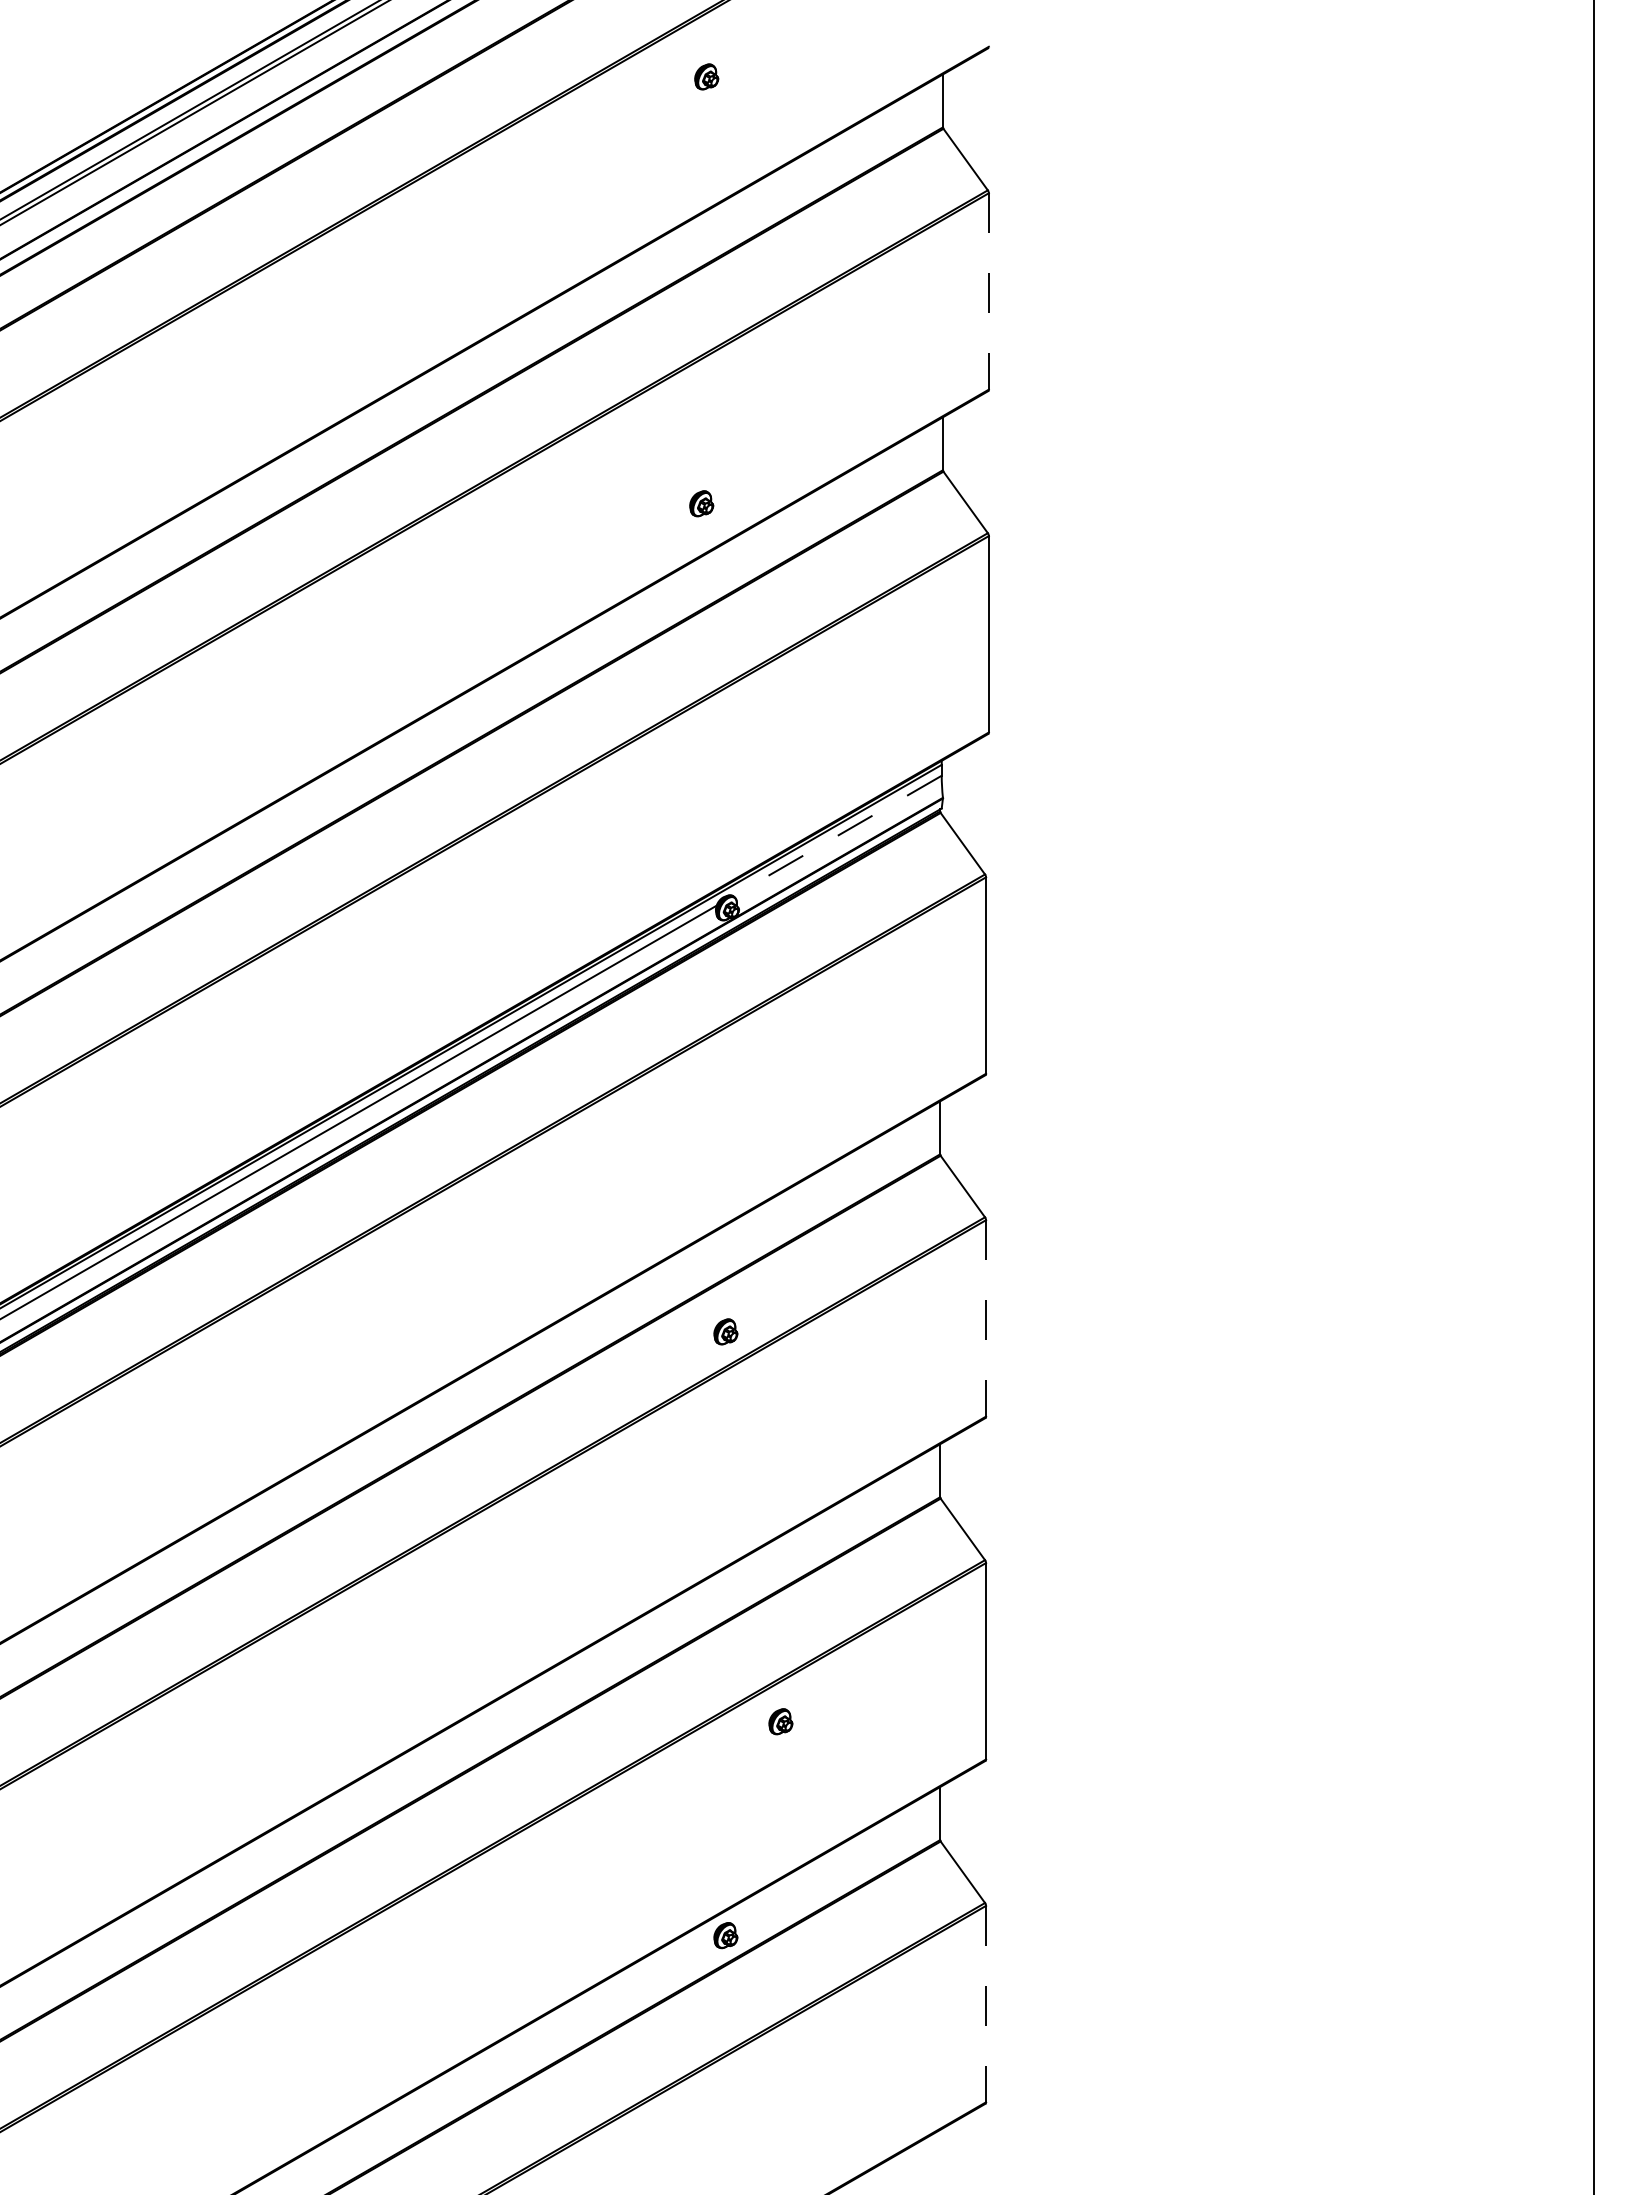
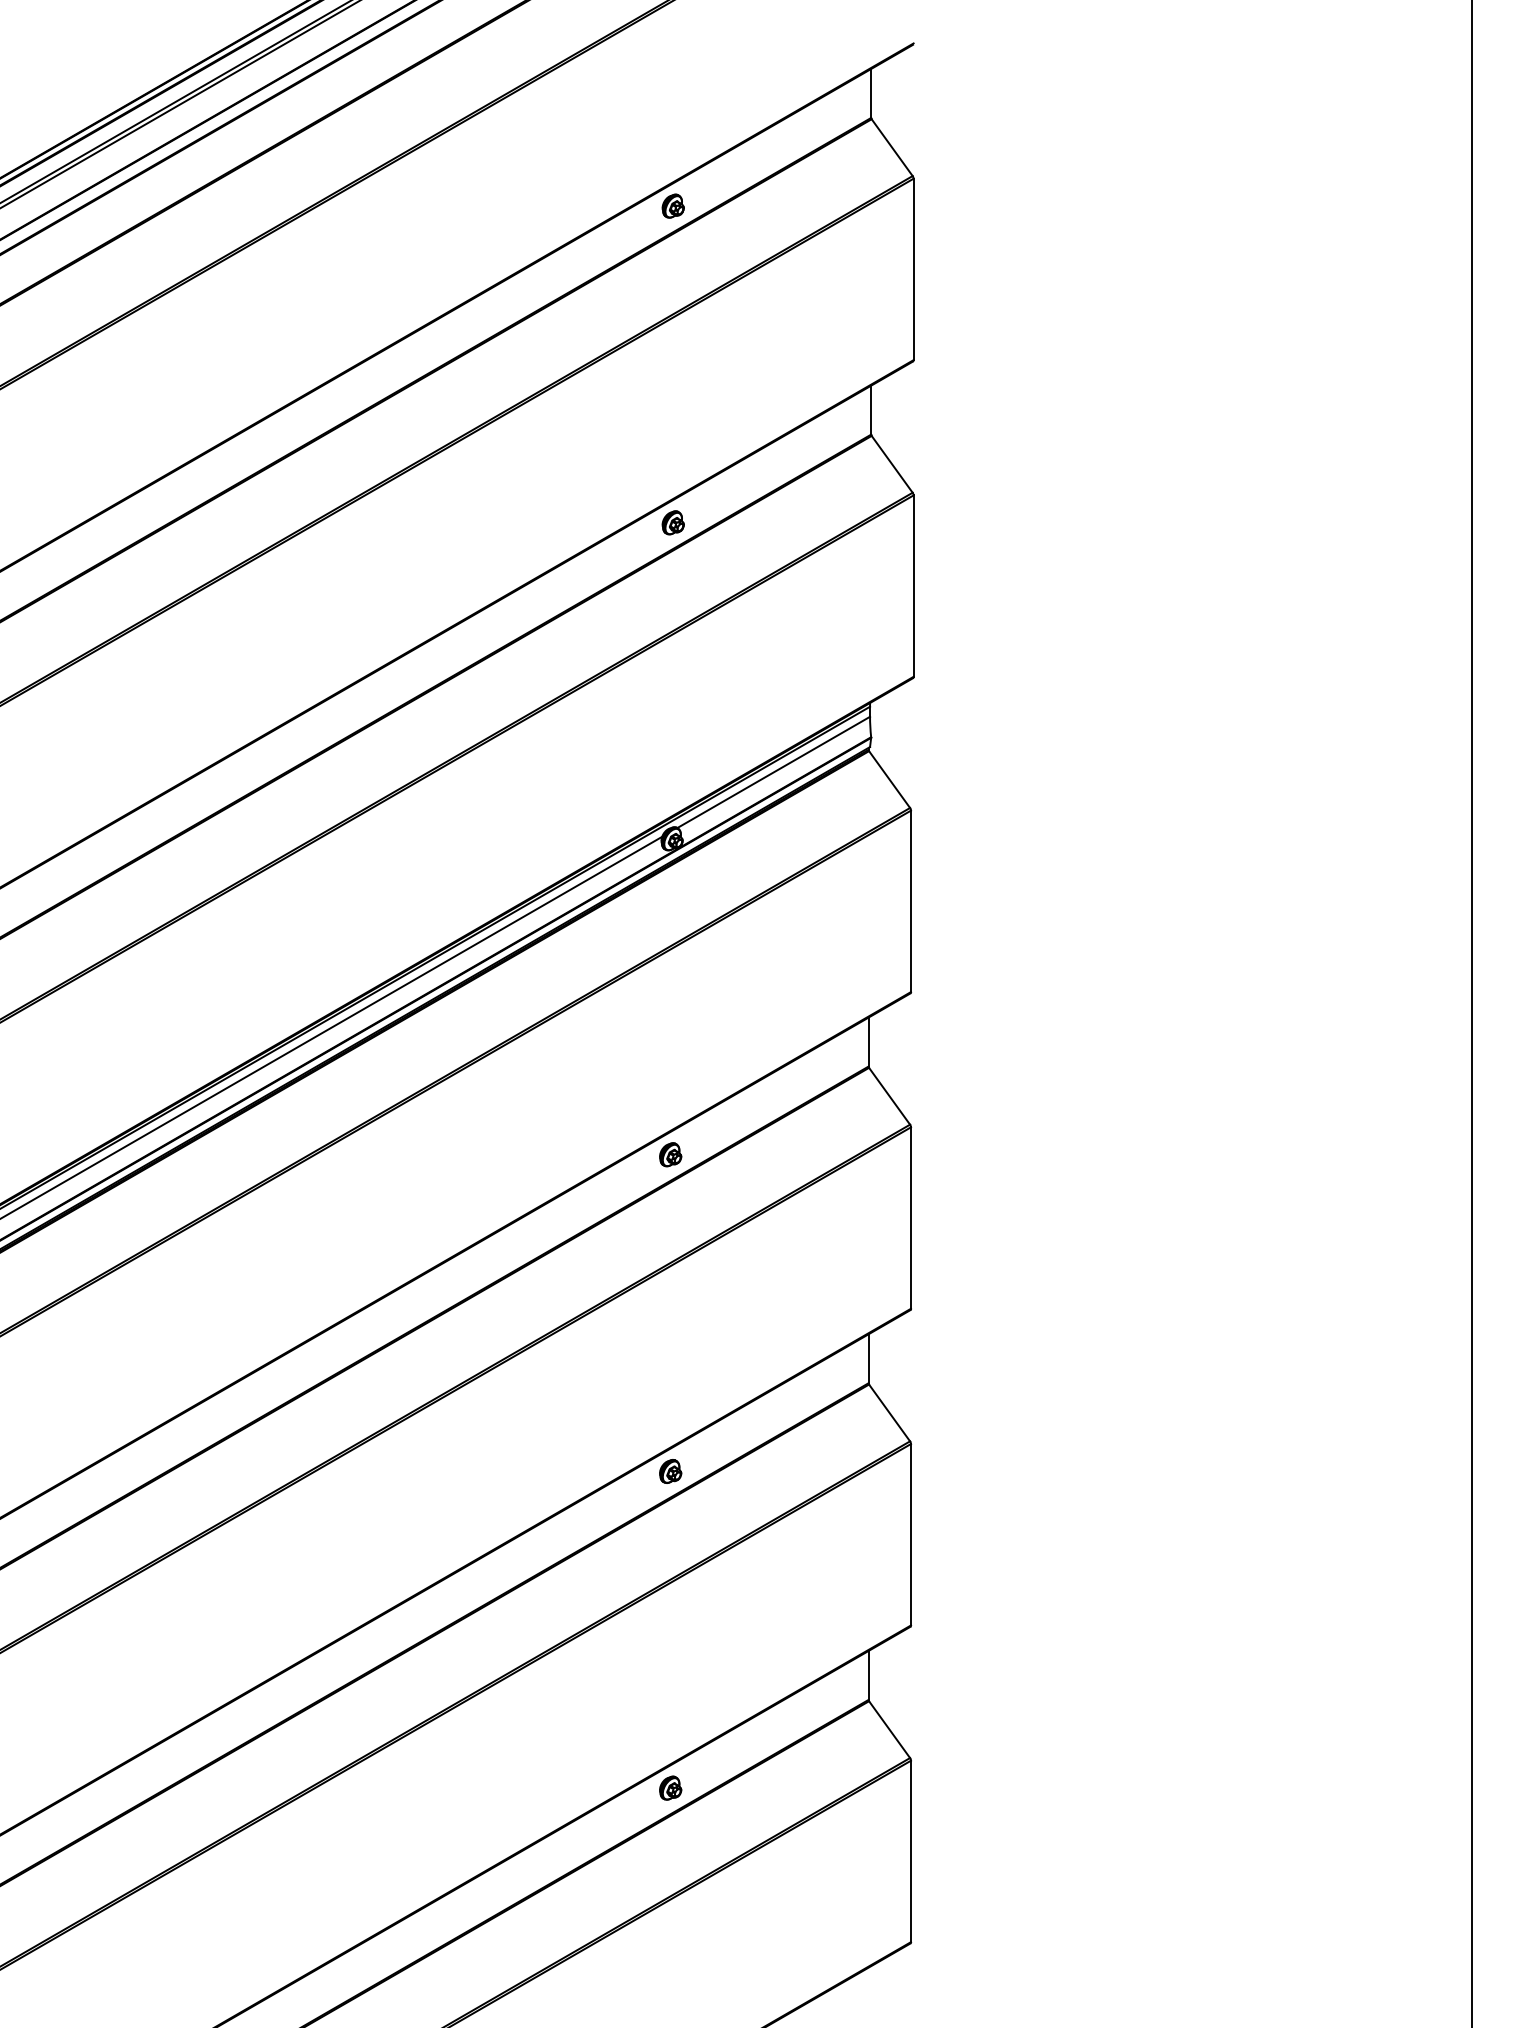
part: (706, 76) -> (673, 205), moved
line: (988, 291) -> (913, 269), dashed -> solid
part: (701, 503) -> (673, 522), moved
line: (836, 836) -> (772, 772), dashed -> solid
line: (986, 1318) -> (911, 1218), dashed -> solid
part: (725, 1331) -> (670, 1154), moved
part: (780, 1721) -> (670, 1471), moved
line: (986, 2004) -> (911, 1851), dashed -> solid

